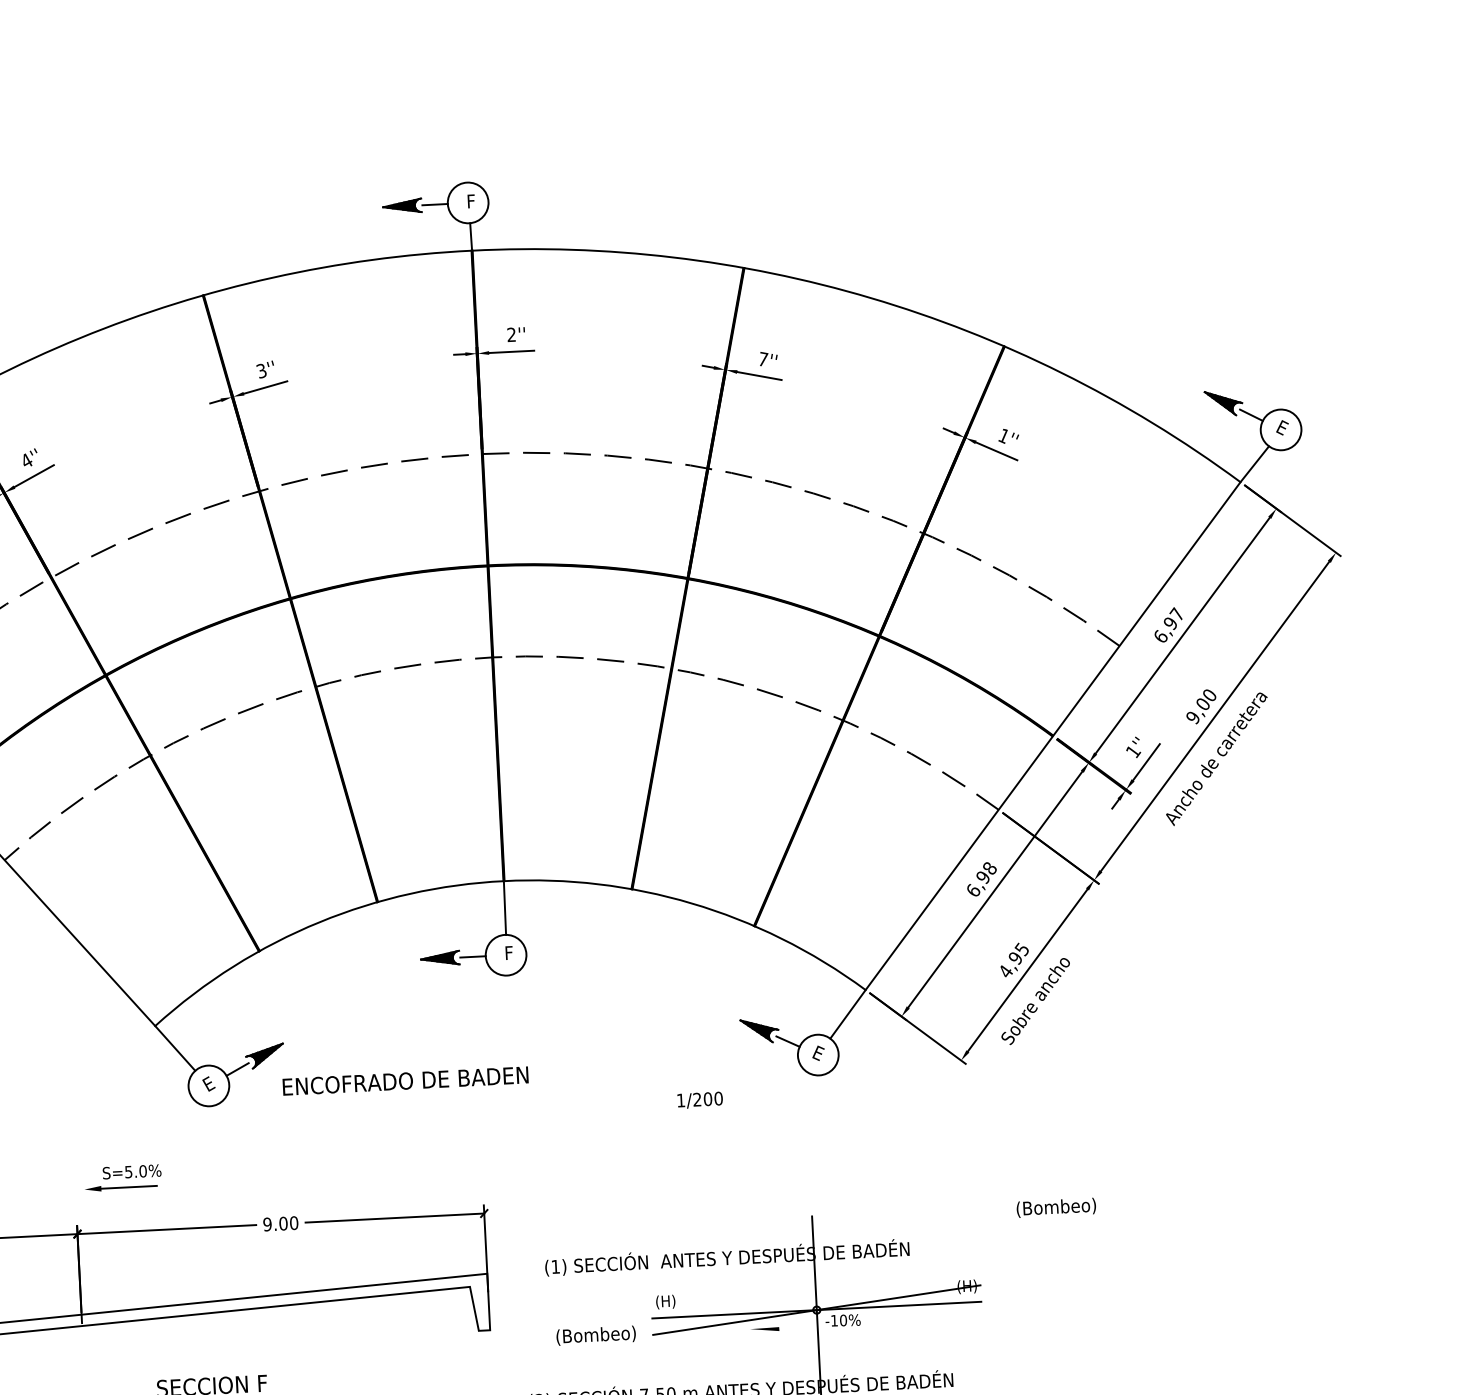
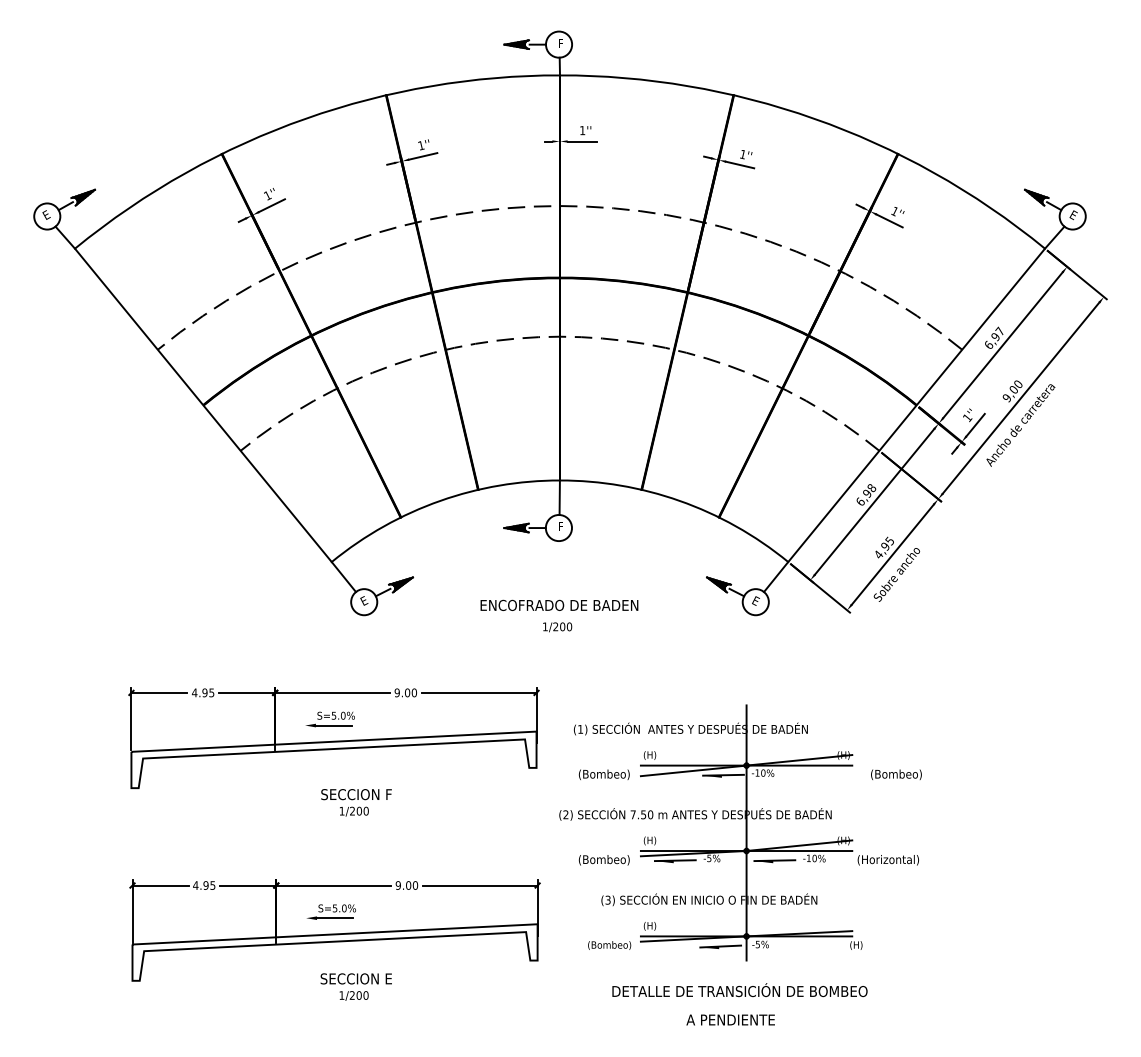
text: (511, 334) -> (582, 130), 2'' -> 1''
text: (763, 359) -> (743, 154), 7'' -> 1''
text: (262, 370) -> (421, 145), 3'' -> 1''
text: (26, 460) -> (267, 195), 4'' -> 1''
text: (405, 1079) -> (559, 604), moved
text: (700, 1100) -> (557, 627), moved
part: (121, 1178) -> (329, 719), moved
text: (1056, 1207) -> (896, 774), moved
line: (781, 1325) -> (723, 774), added

